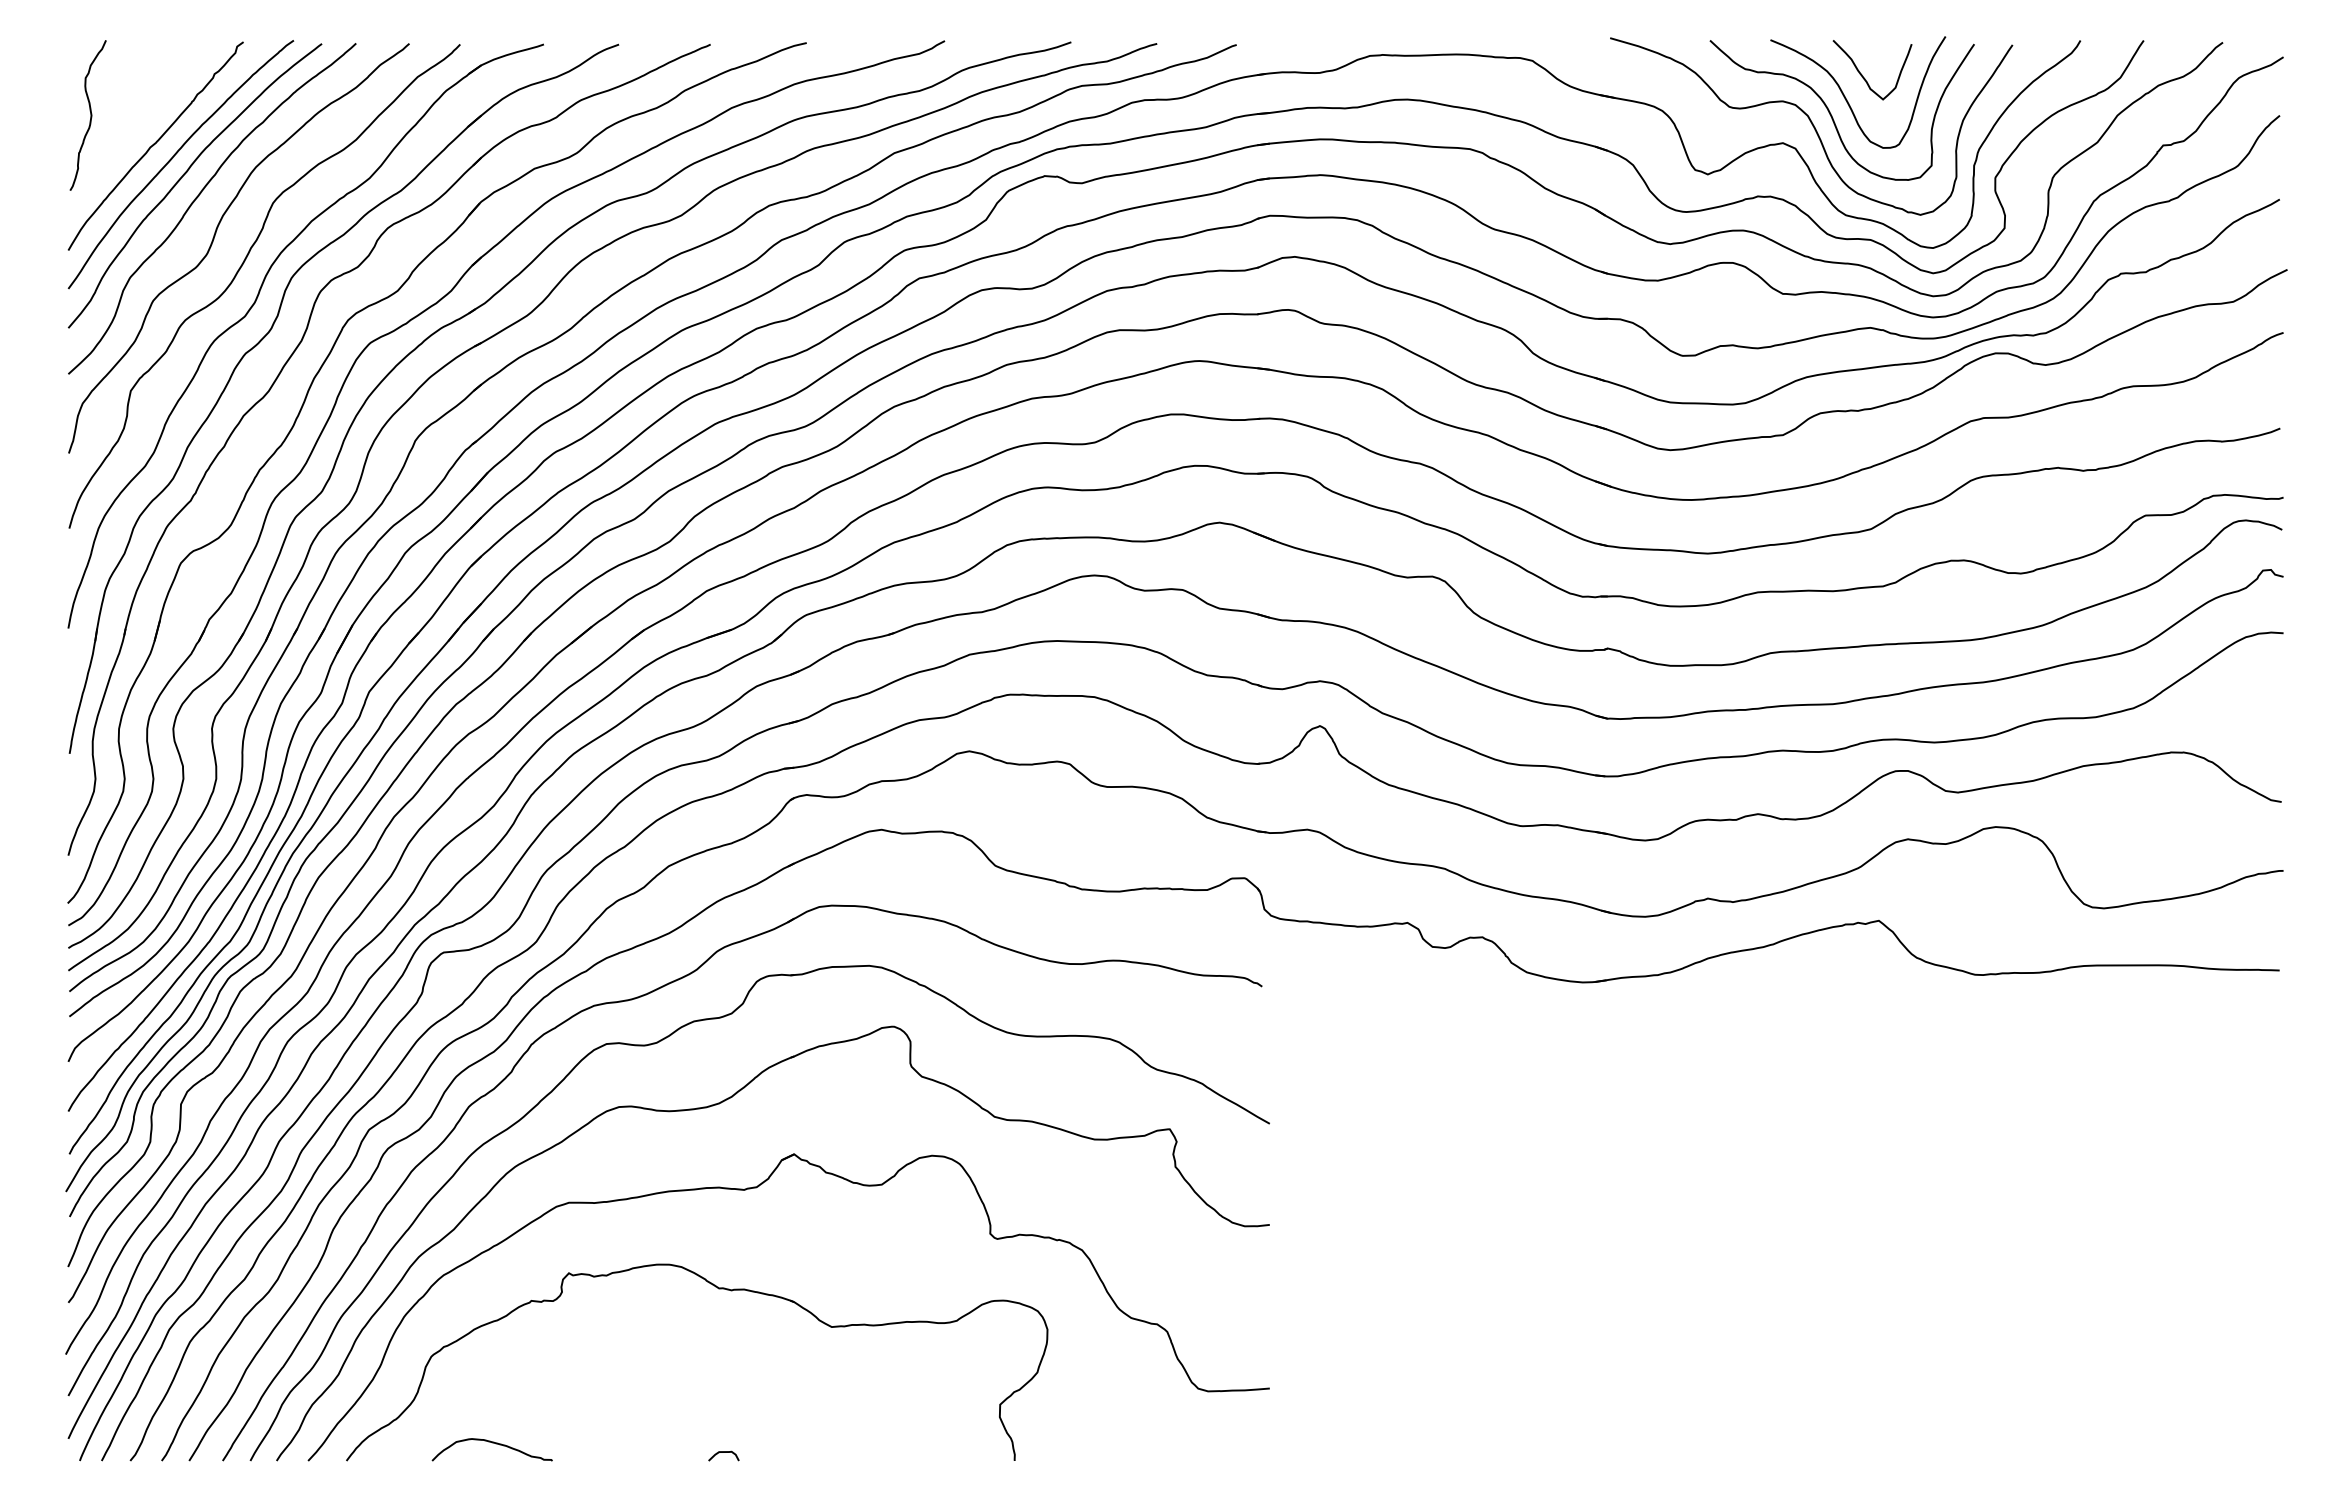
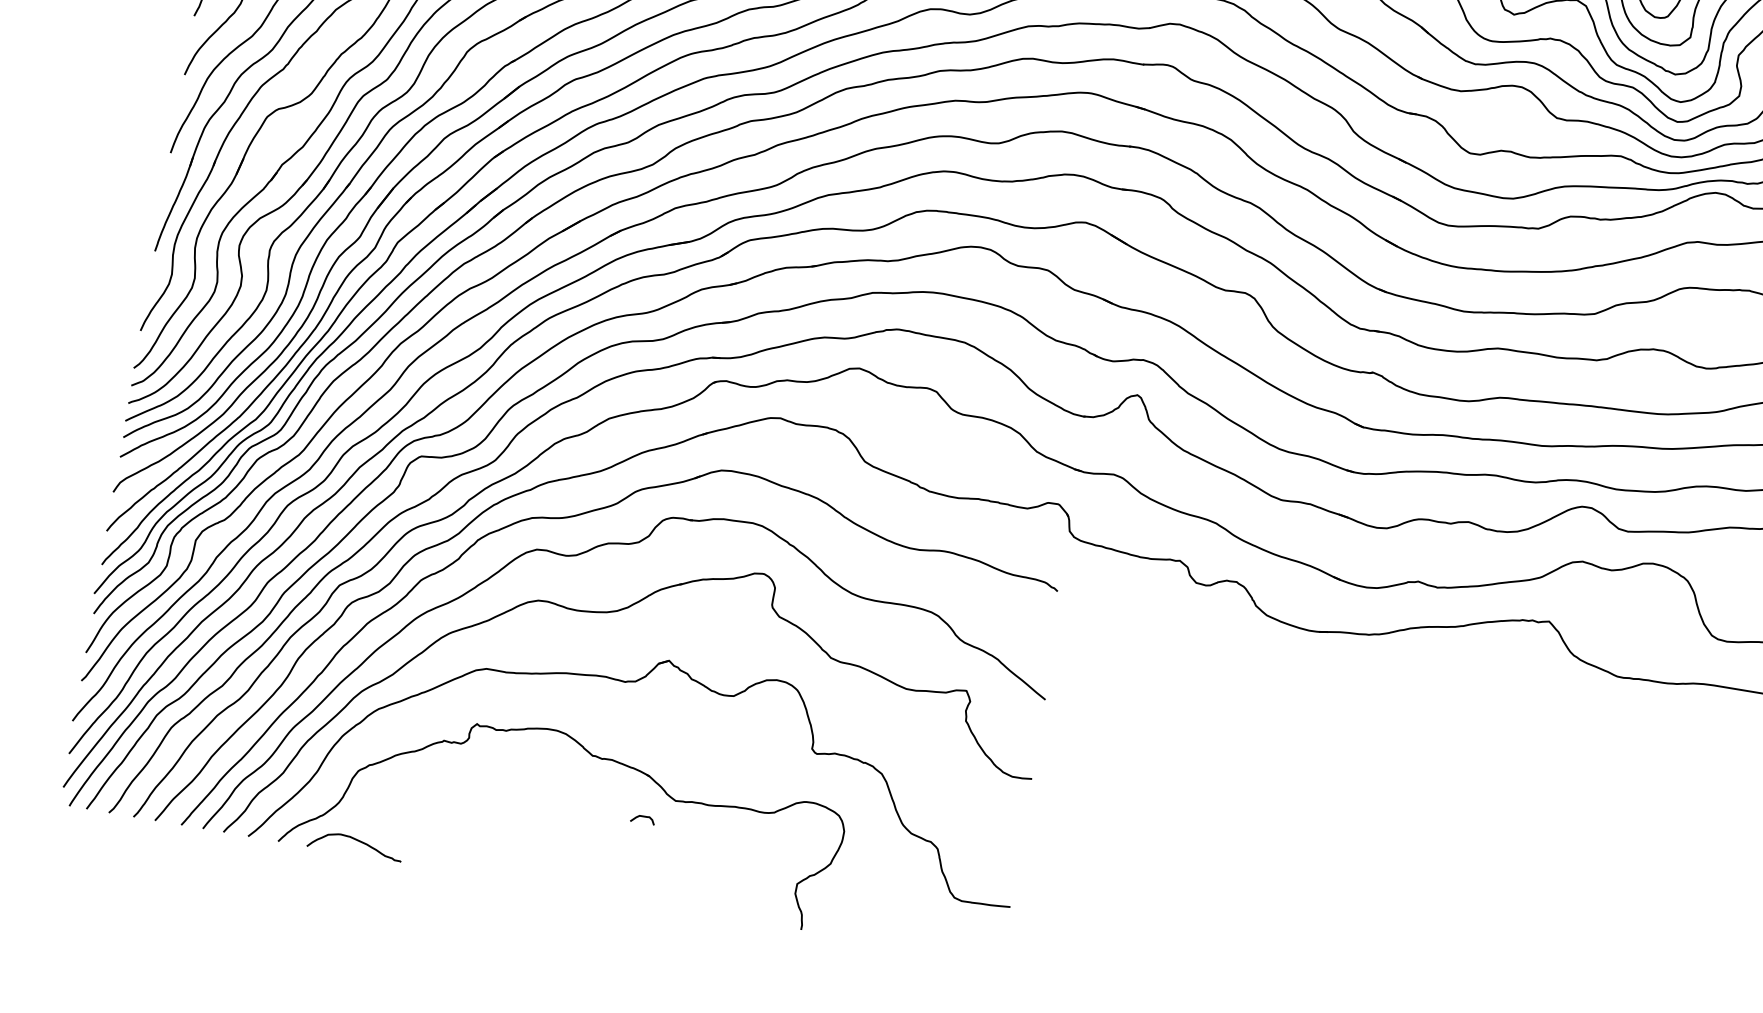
curve: (492, 1443) -> (356, 840), moved
curve: (723, 1452) -> (643, 816), moved

